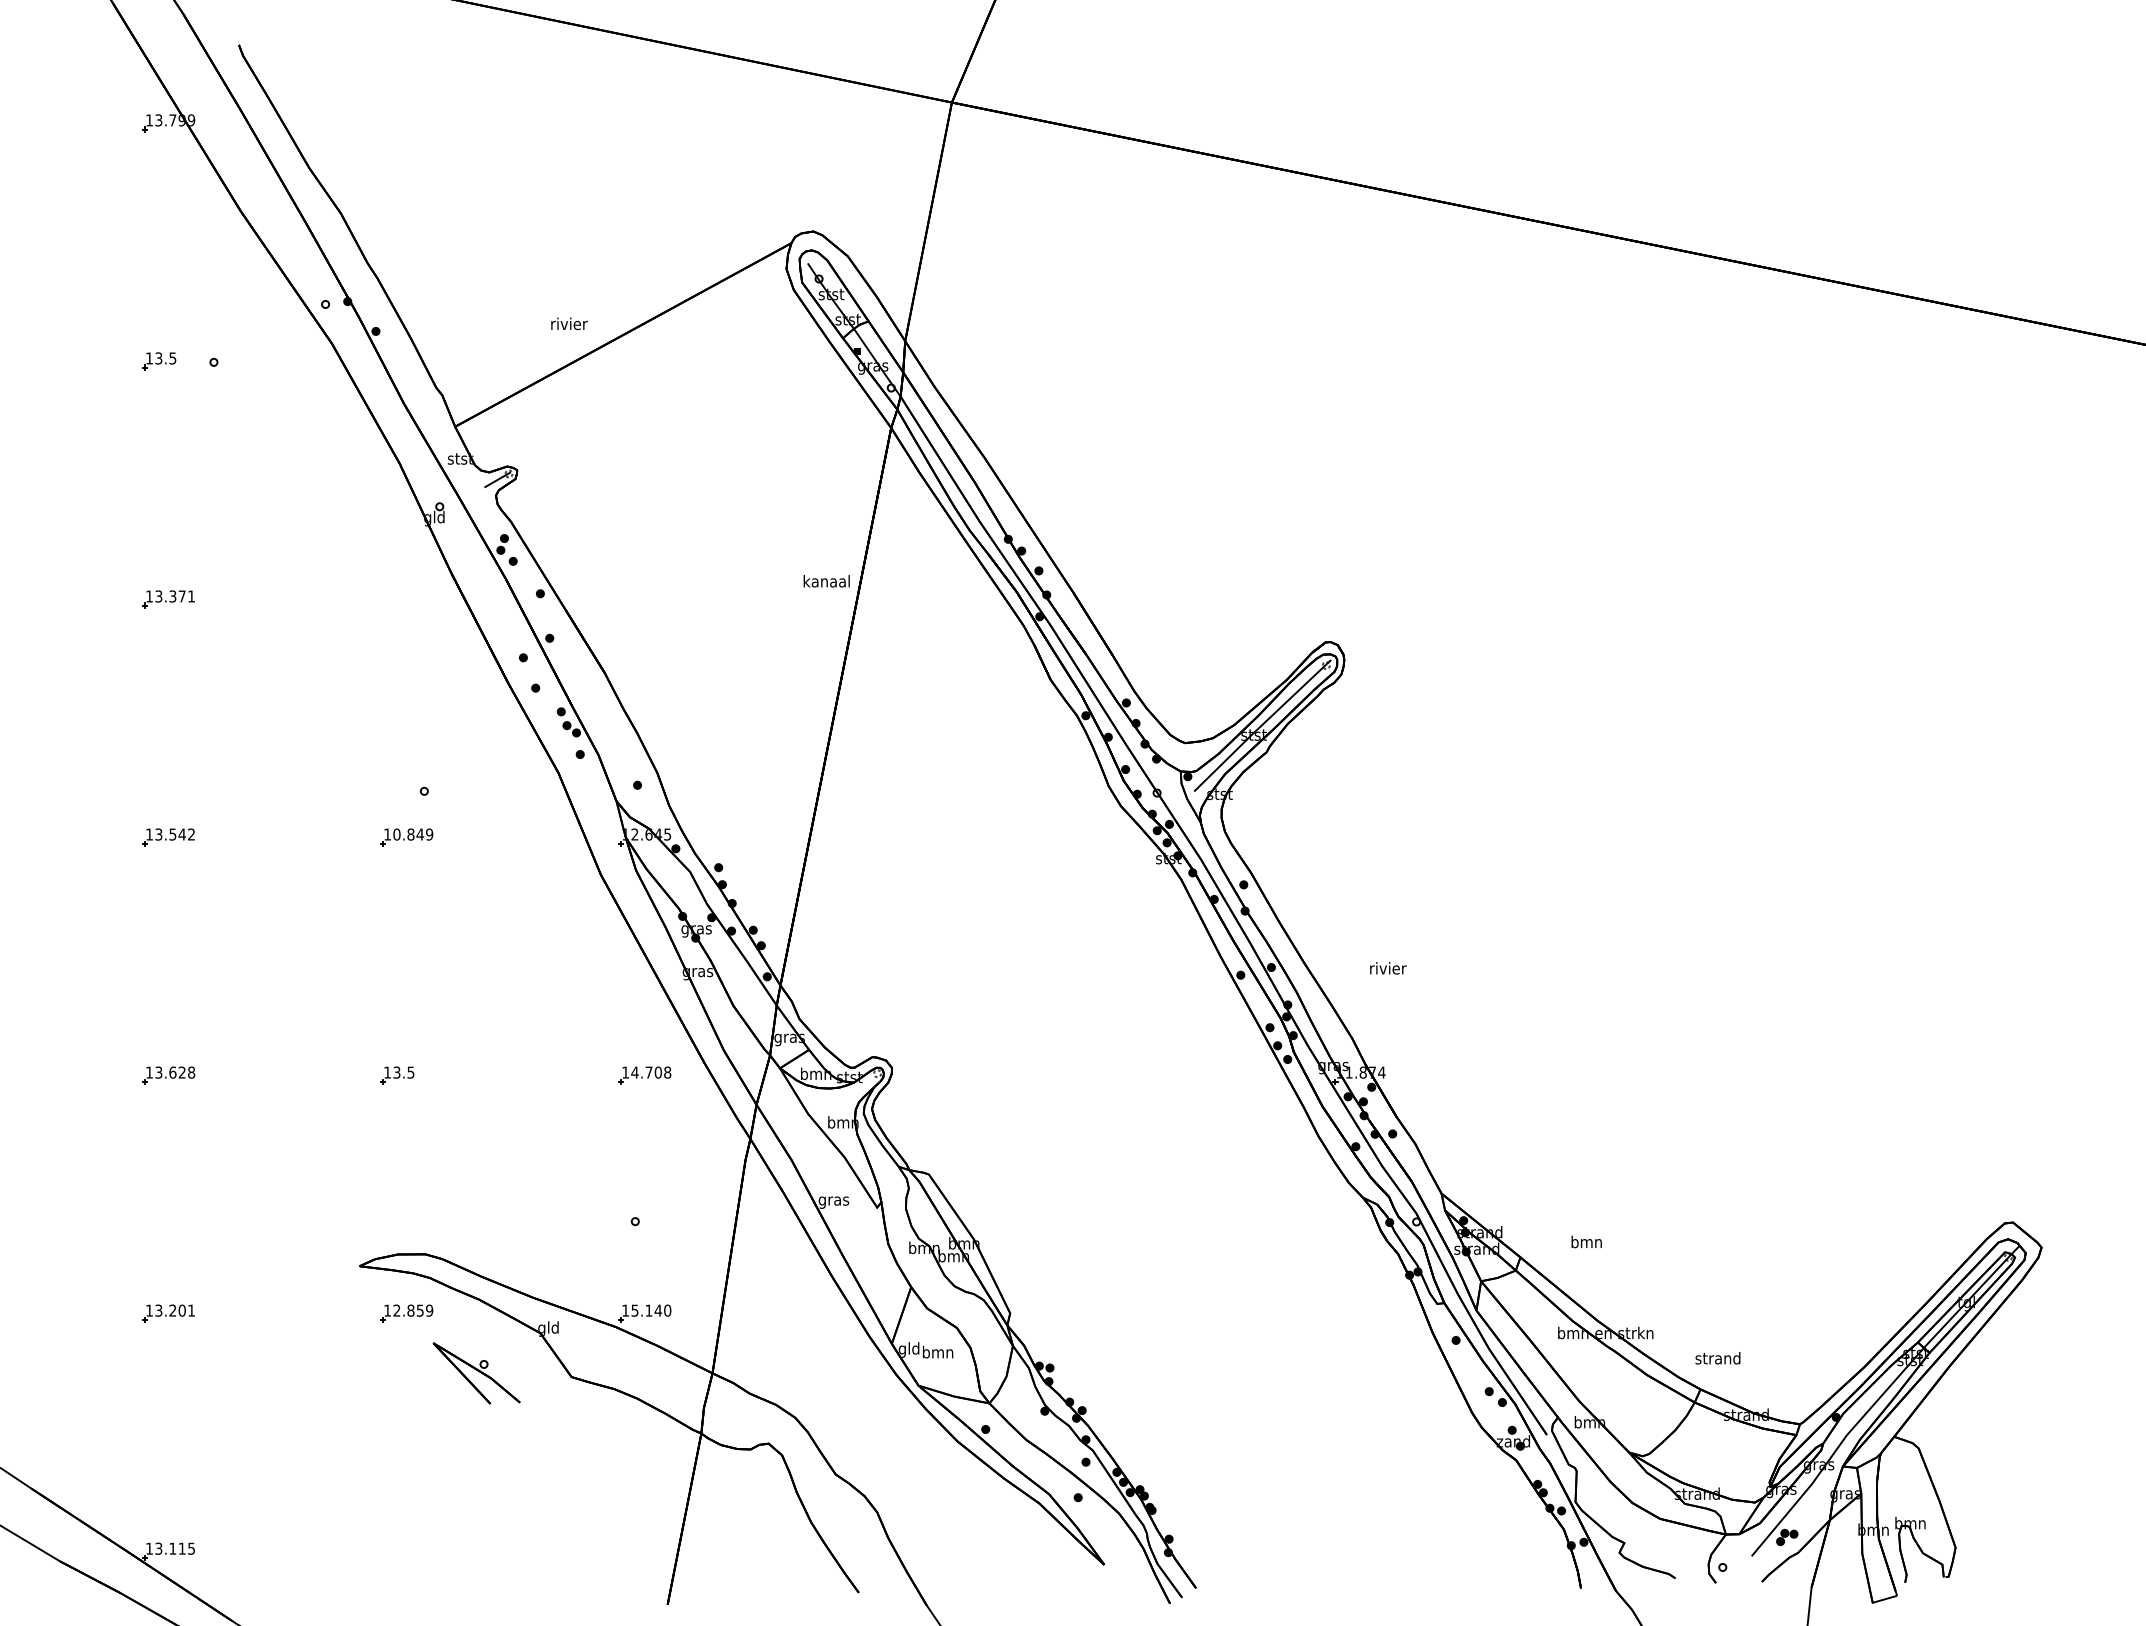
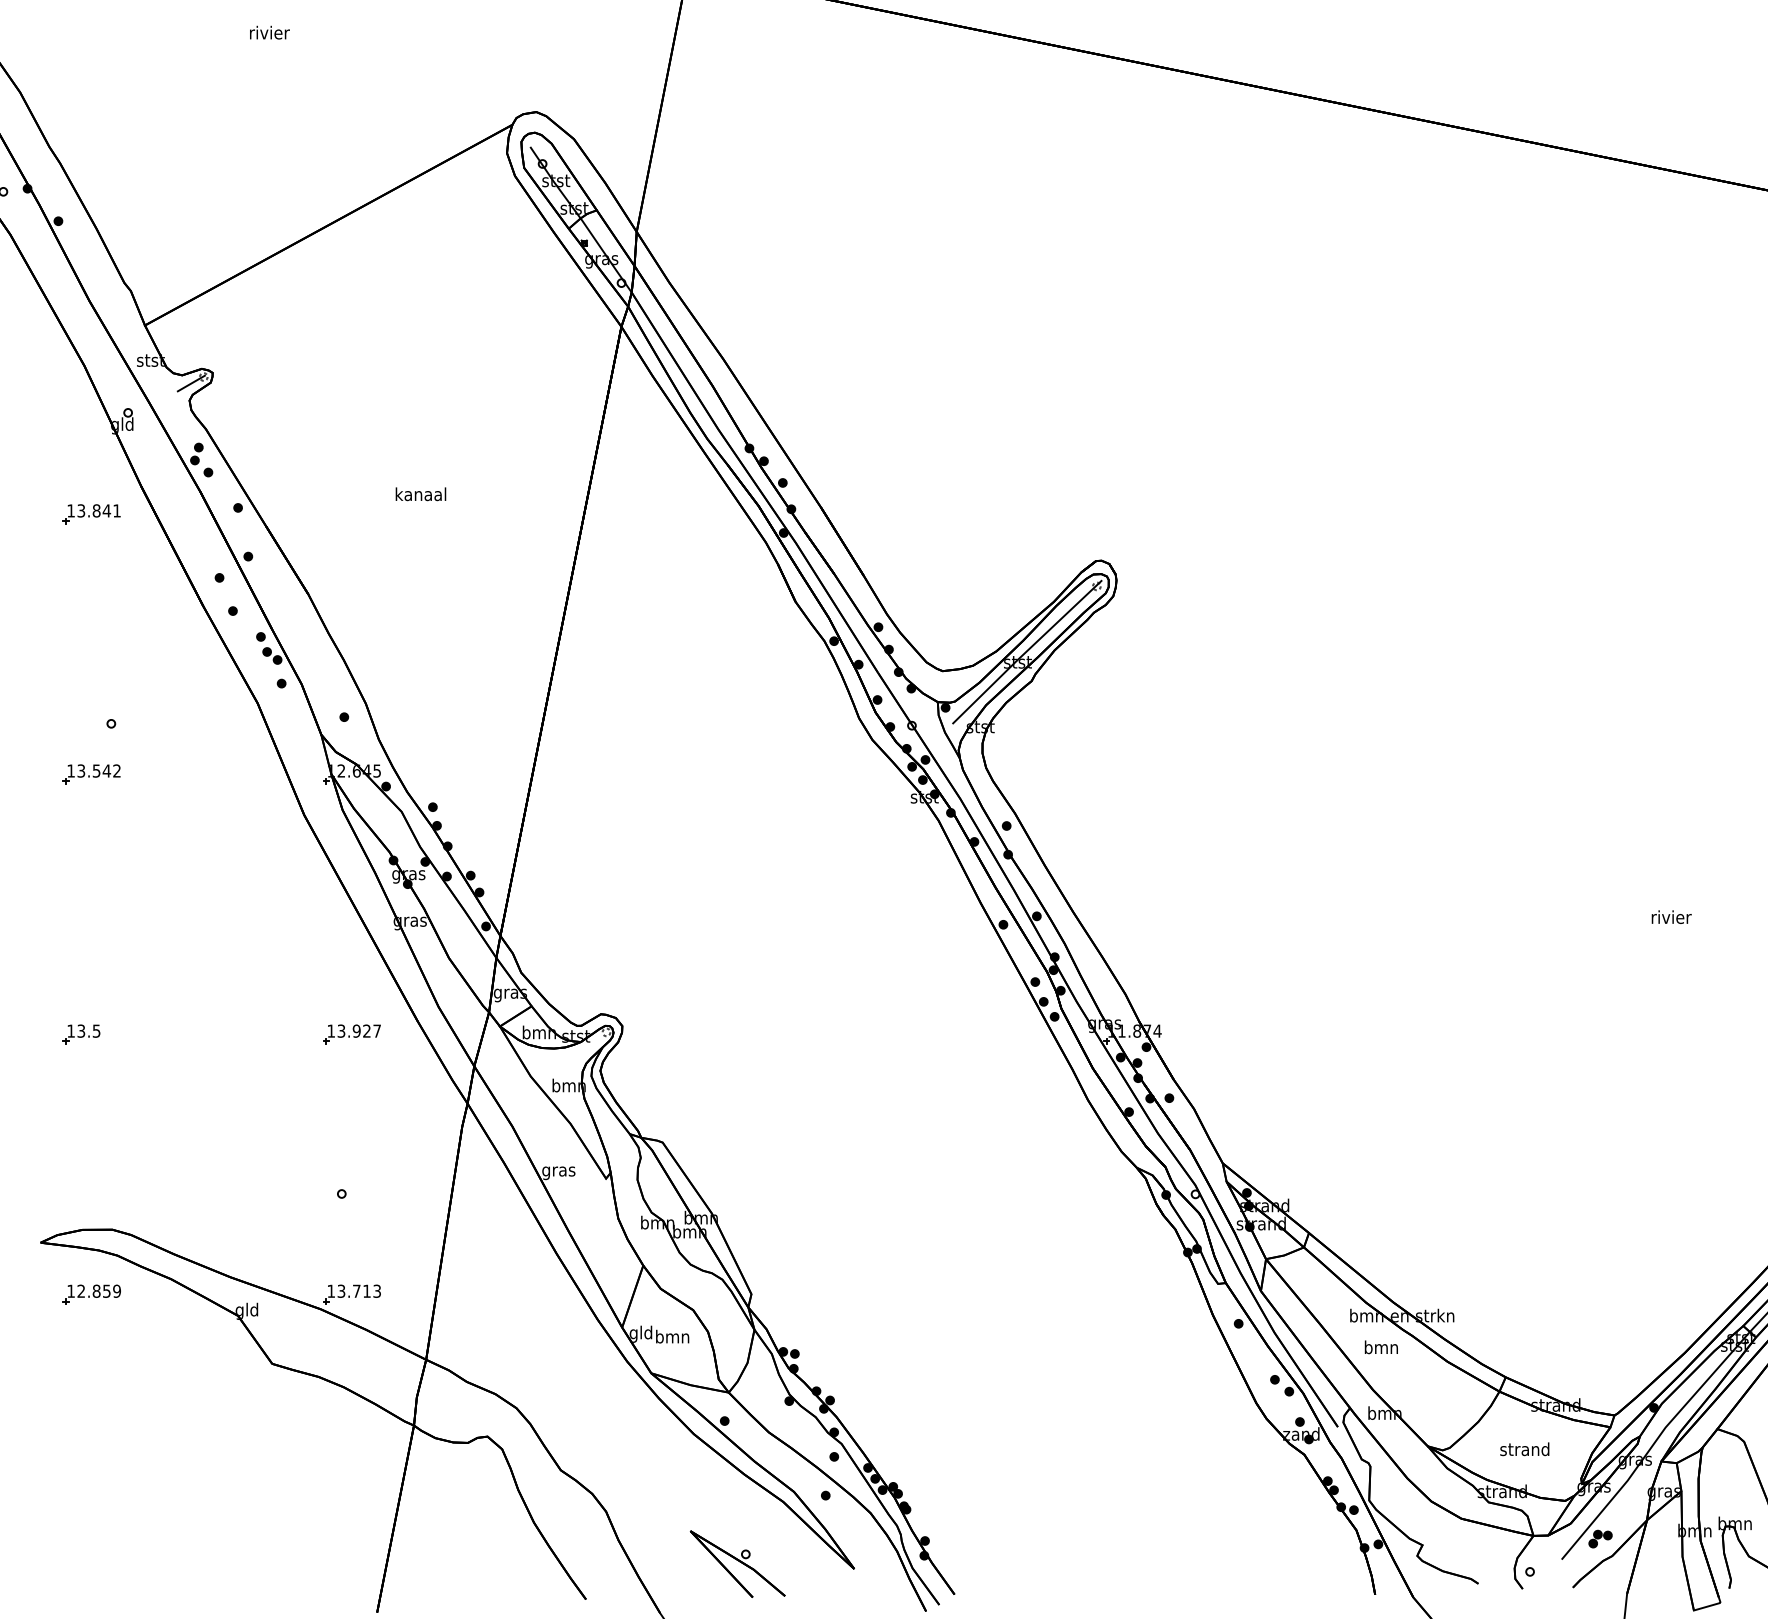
text: (569, 323) -> (269, 32), moved
text: (826, 581) -> (420, 494), moved
part: (406, 599) -> (91, 514), added
text: (413, 834) -> (99, 770), 10.849 -> 13.542
text: (1388, 968) -> (1671, 917), moved
text: (651, 1072) -> (359, 1031), 14.708 -> 13.927
text: (1586, 1241) -> (1381, 1346), moved
text: (651, 1310) -> (359, 1291), 15.140 -> 13.713
text: (1717, 1358) -> (1524, 1449), moved
part: (476, 1373) -> (737, 1564), moved

